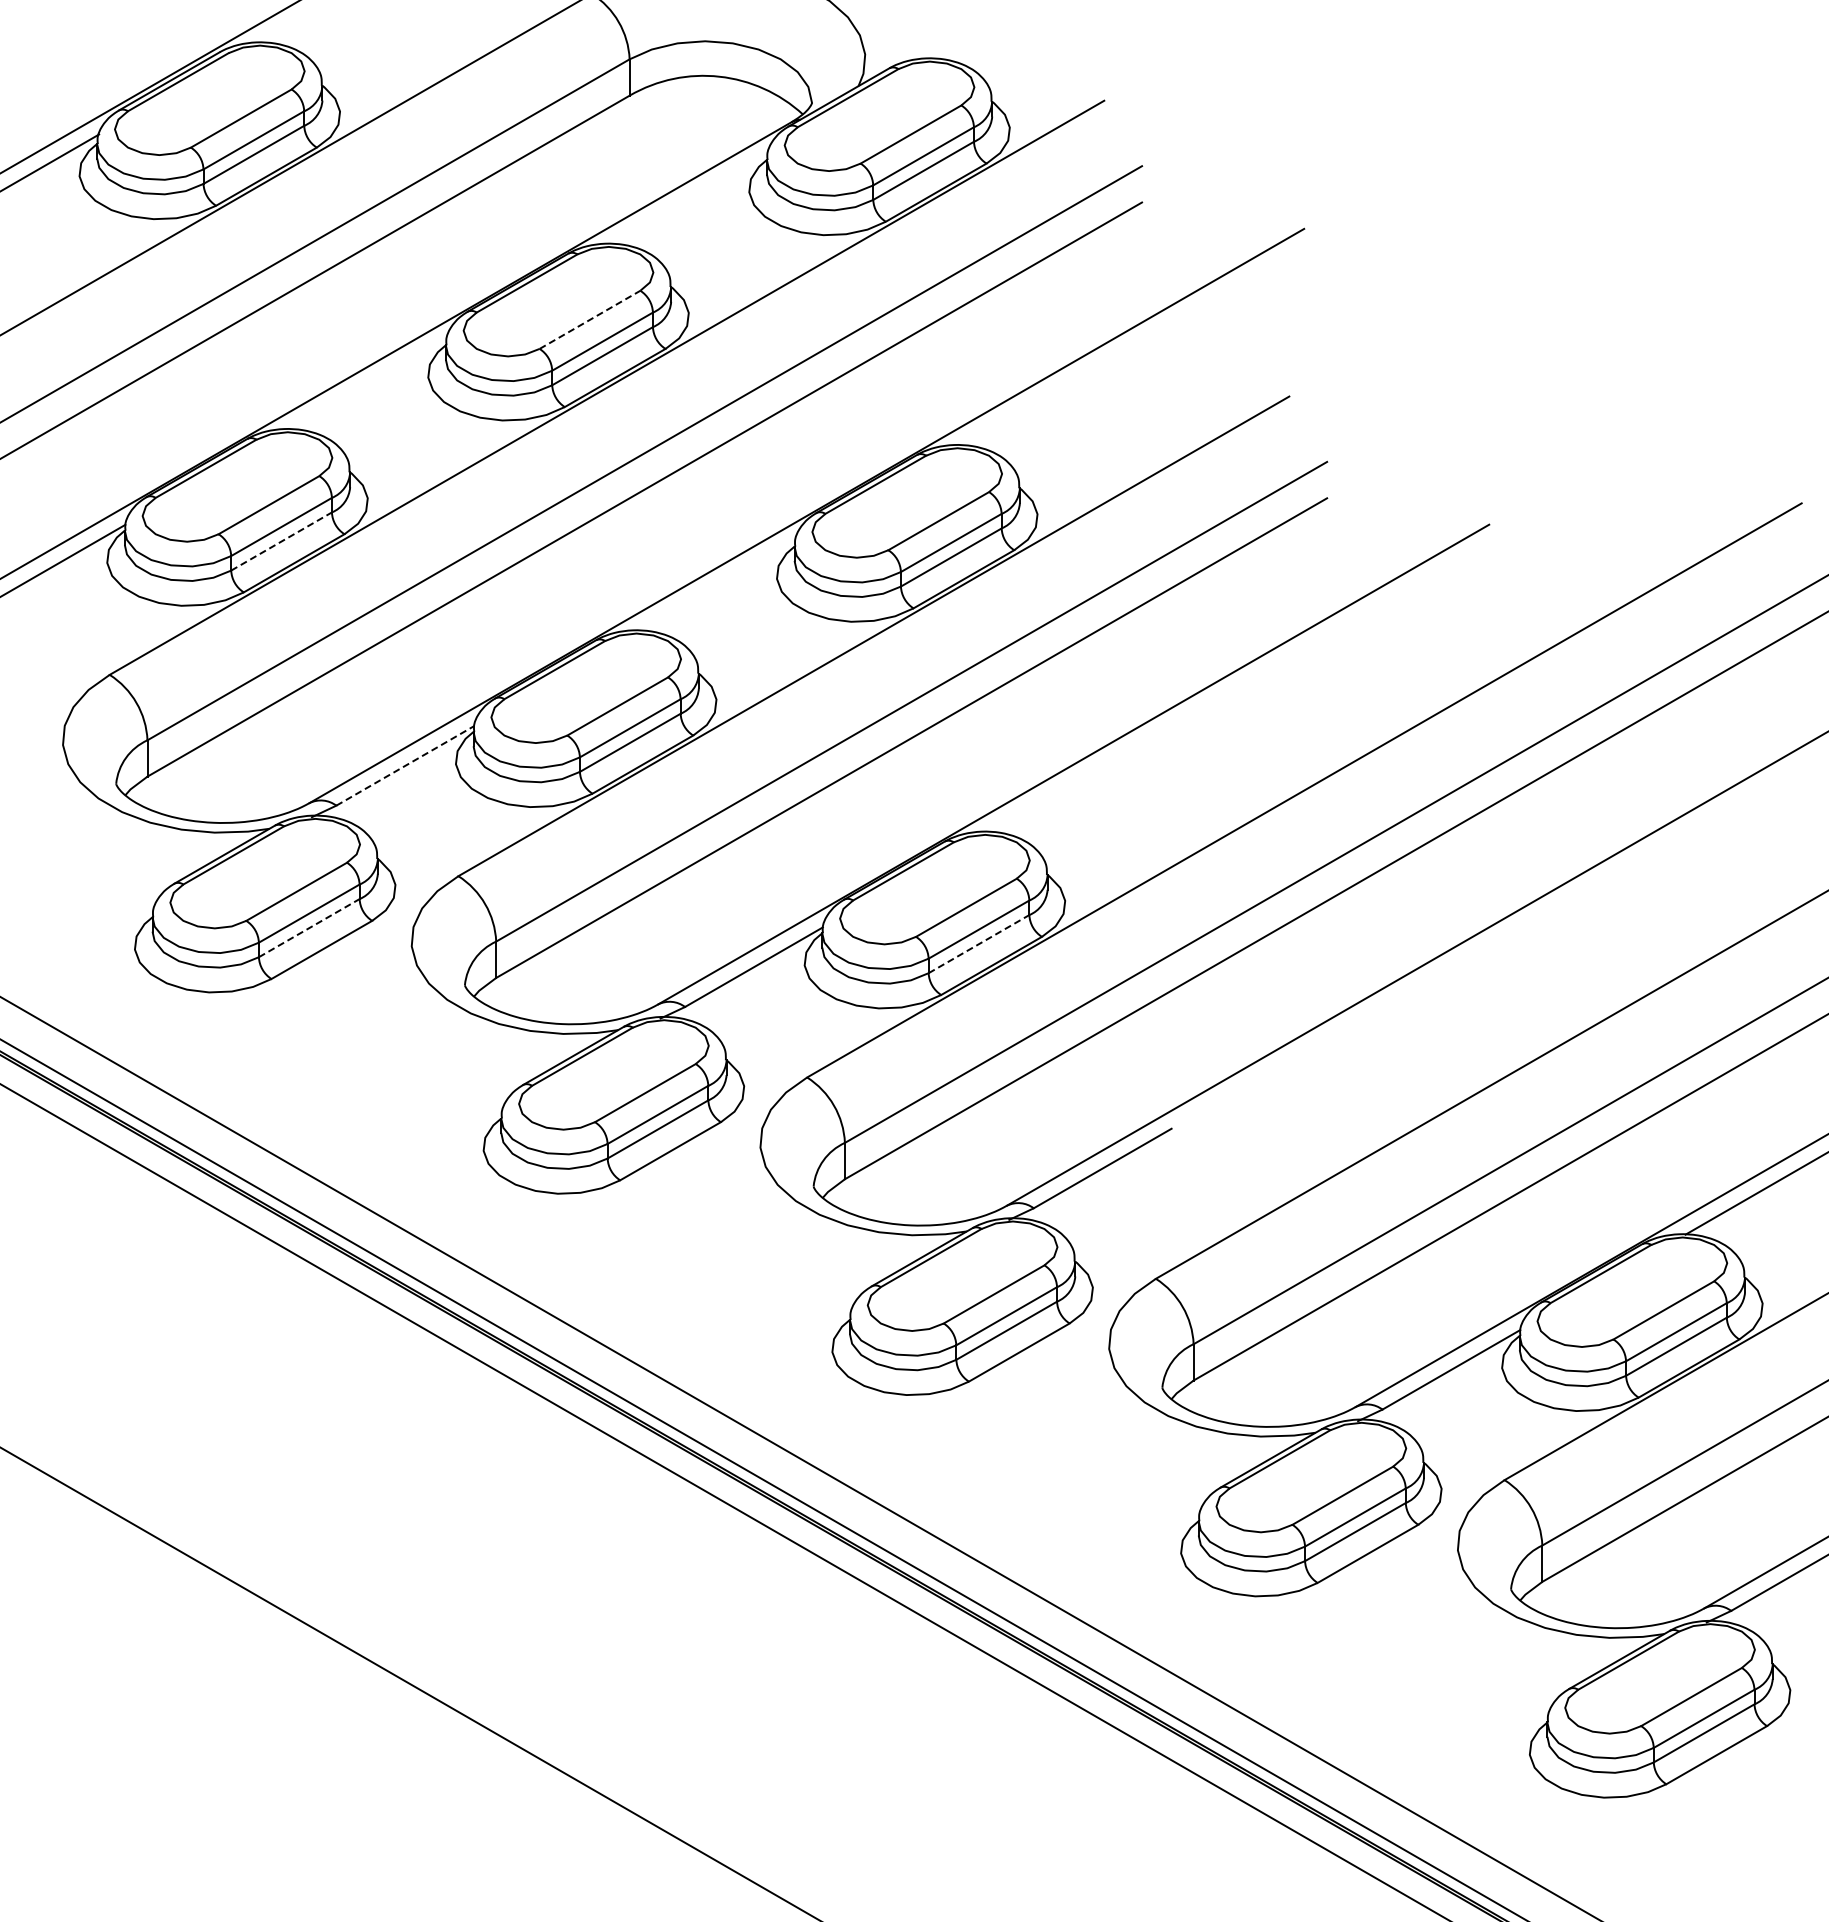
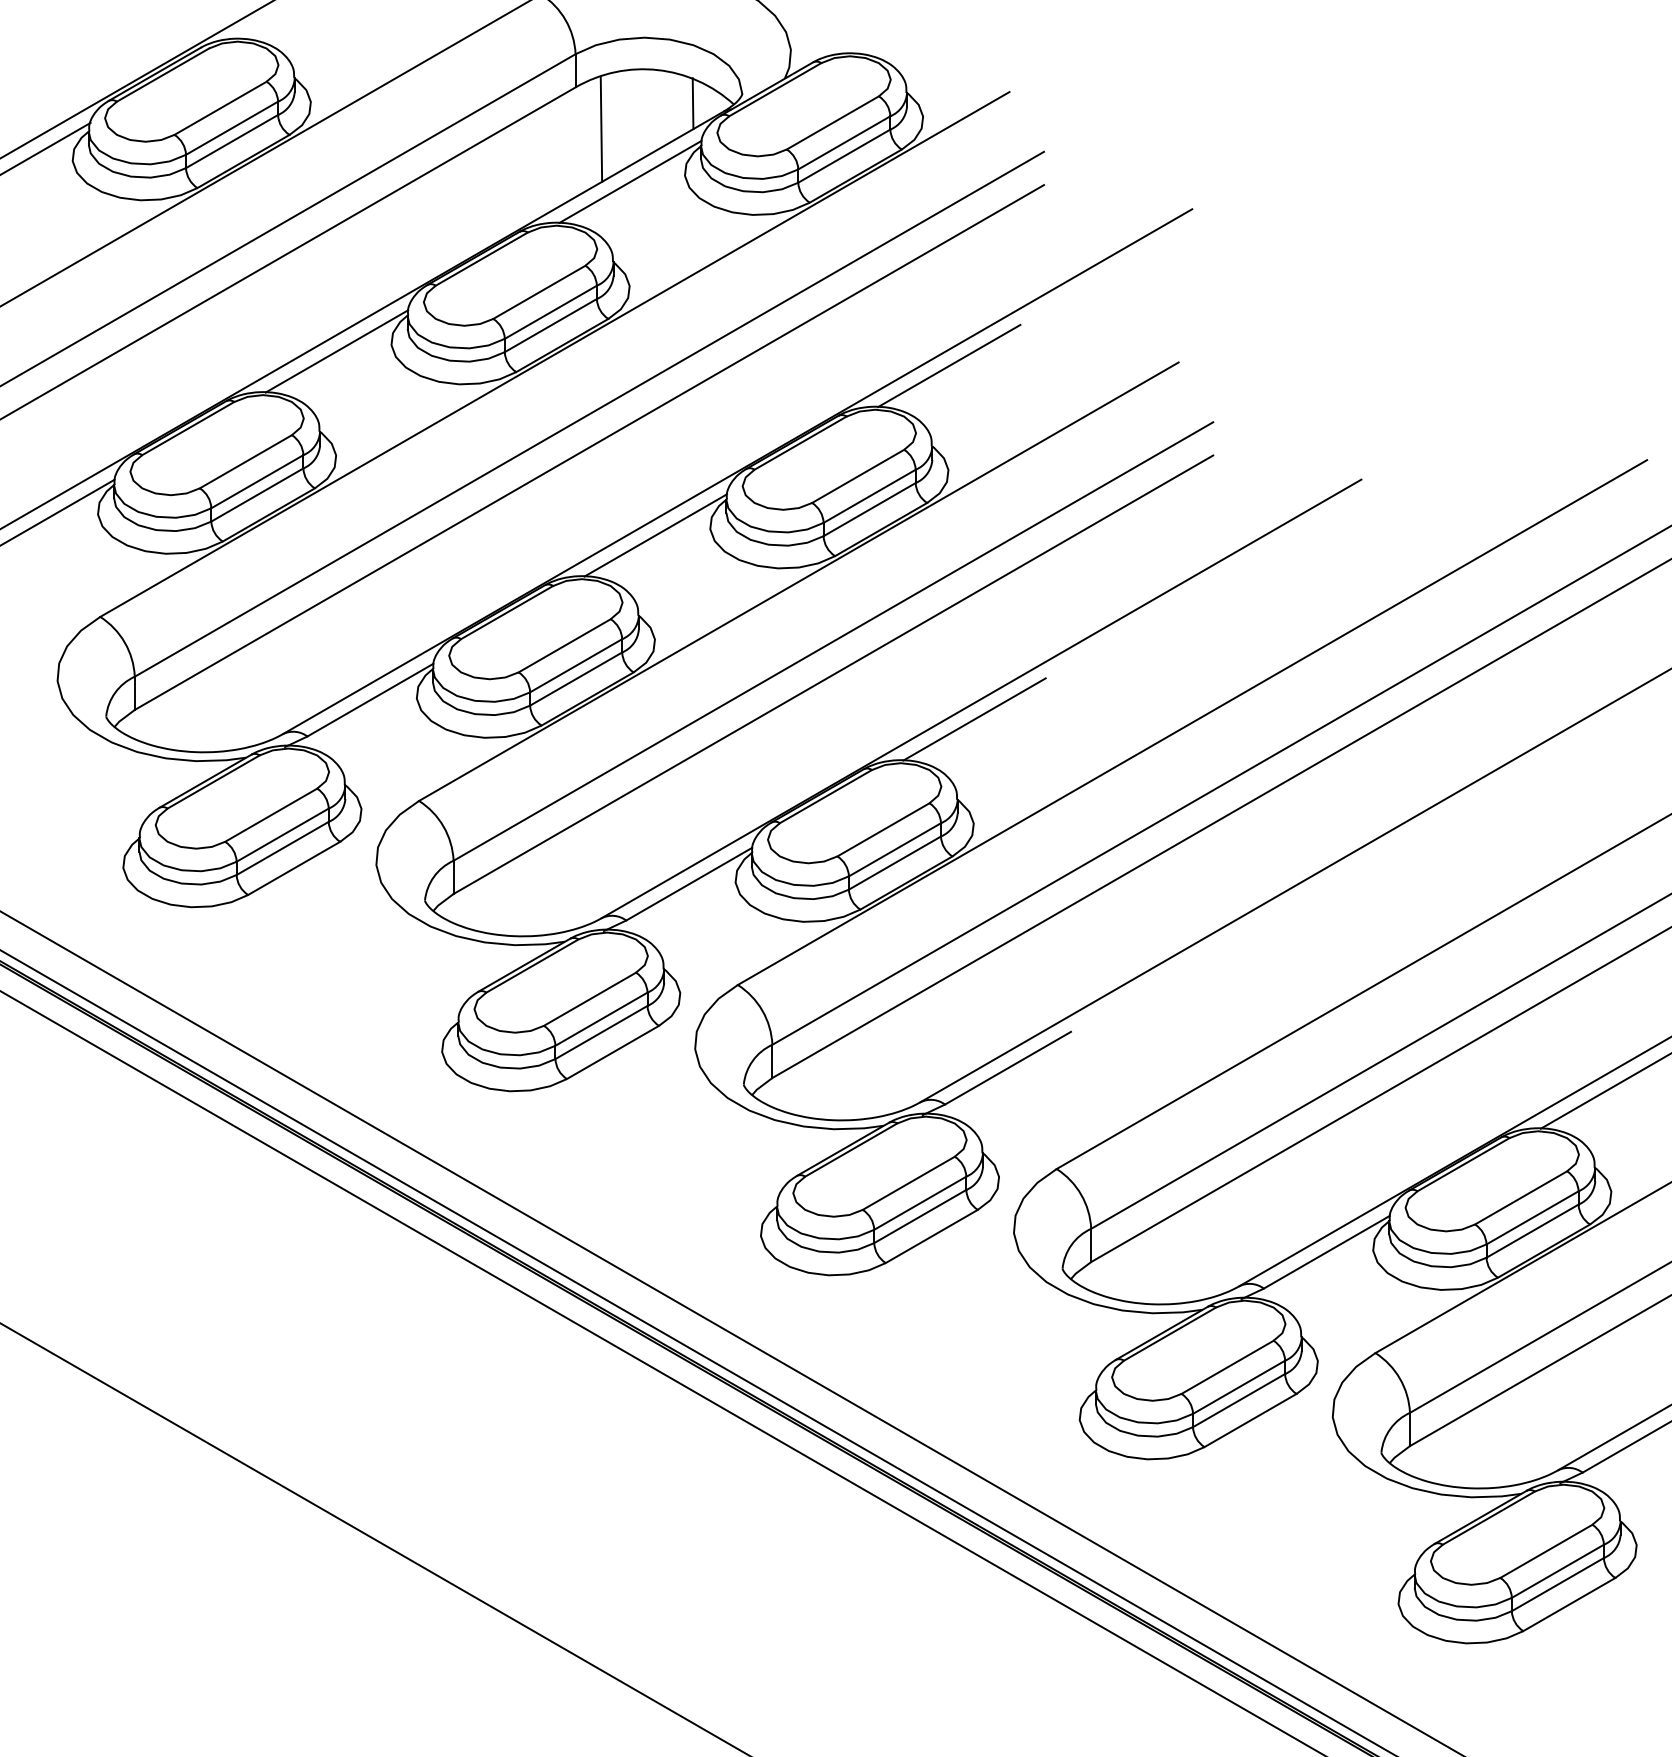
line: (757, 113) -> (692, 103), added
line: (657, 141) -> (601, 129), added
line: (689, 199) -> (630, 182), added
line: (590, 319) -> (539, 292), dashed -> solid
line: (368, 384) -> (336, 351), added
line: (1038, 400) -> (949, 366), added
line: (282, 541) -> (258, 494), dashed -> solid
line: (717, 585) -> (655, 535), added
line: (405, 765) -> (370, 699), dashed -> solid
line: (1065, 787) -> (974, 719), added
line: (309, 927) -> (282, 847), dashed -> solid
line: (979, 943) -> (895, 862), dashed -> solid

